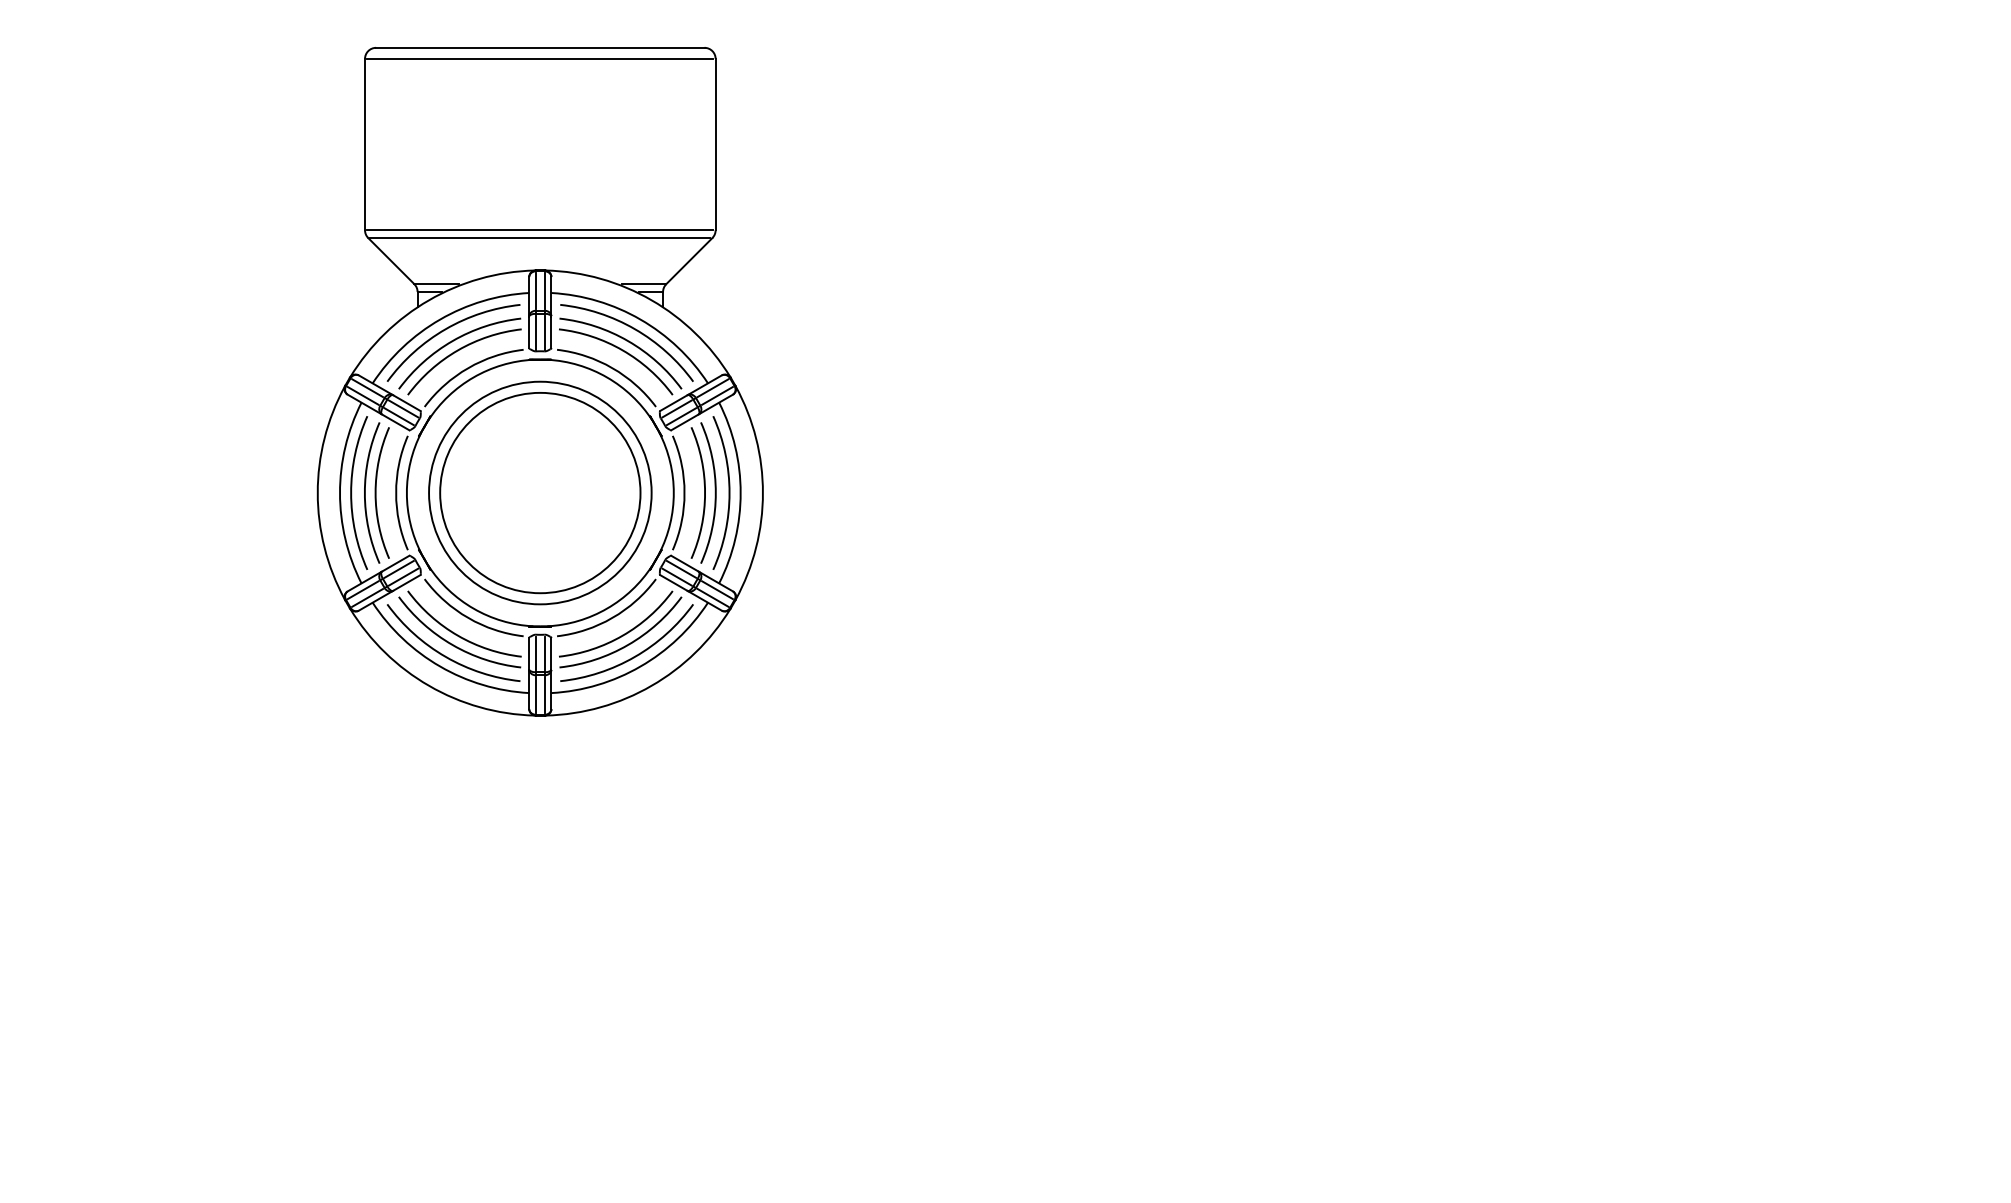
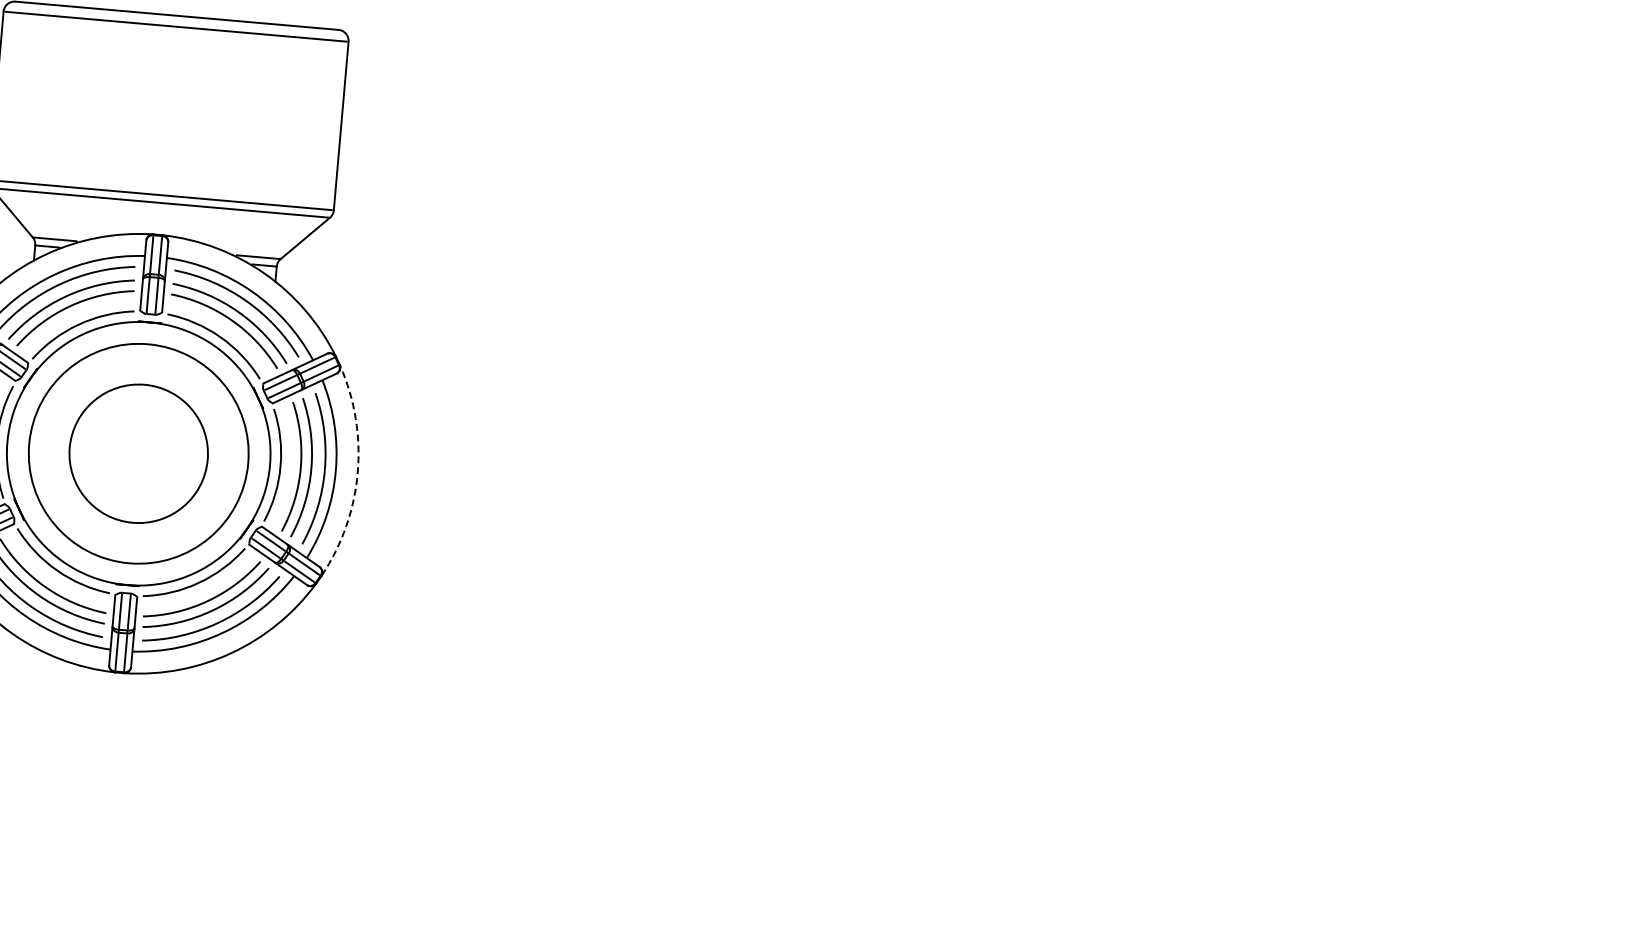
circle: (540, 492) -> (138, 453), size x0.7
arc: (762, 493) -> (357, 473), solid -> dashed

